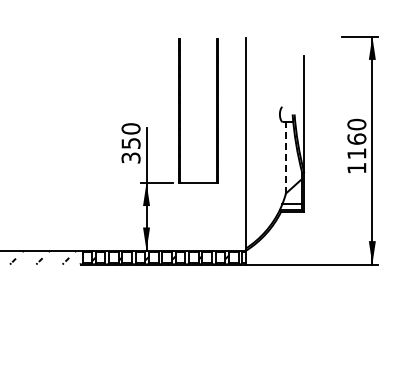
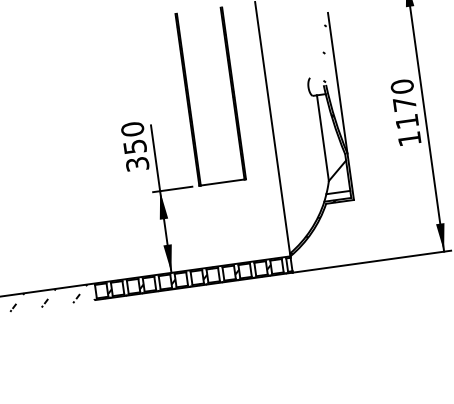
text: (356, 138) -> (404, 103), 1160 -> 1170
hatch: (273, 157) -> (307, 139), added
line: (285, 157) -> (322, 137), dashed -> solid

